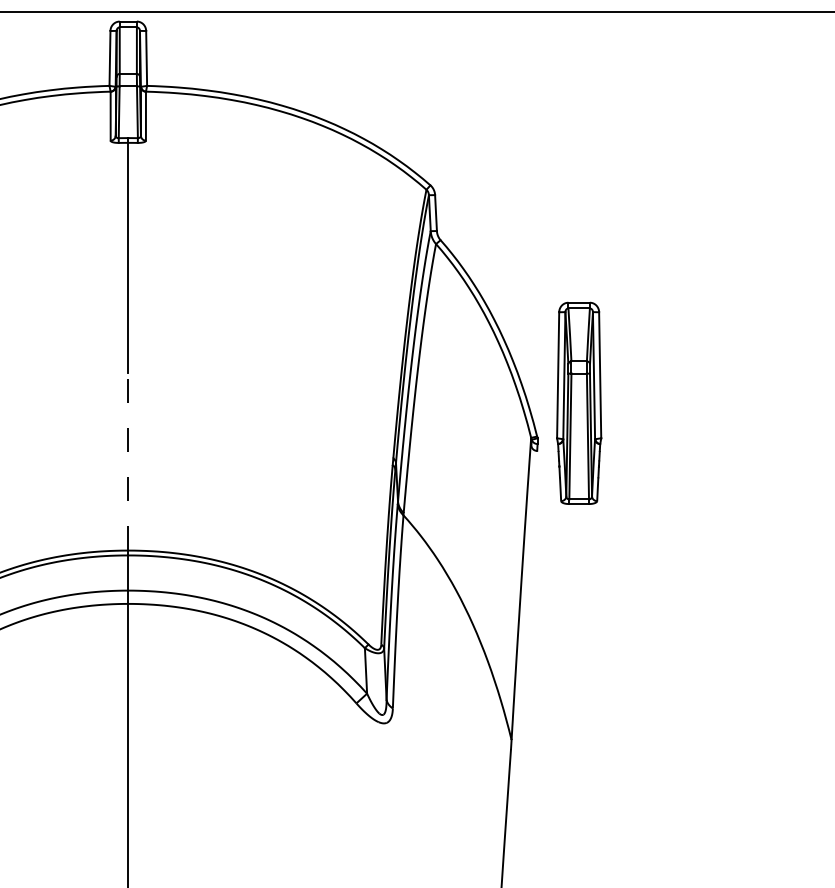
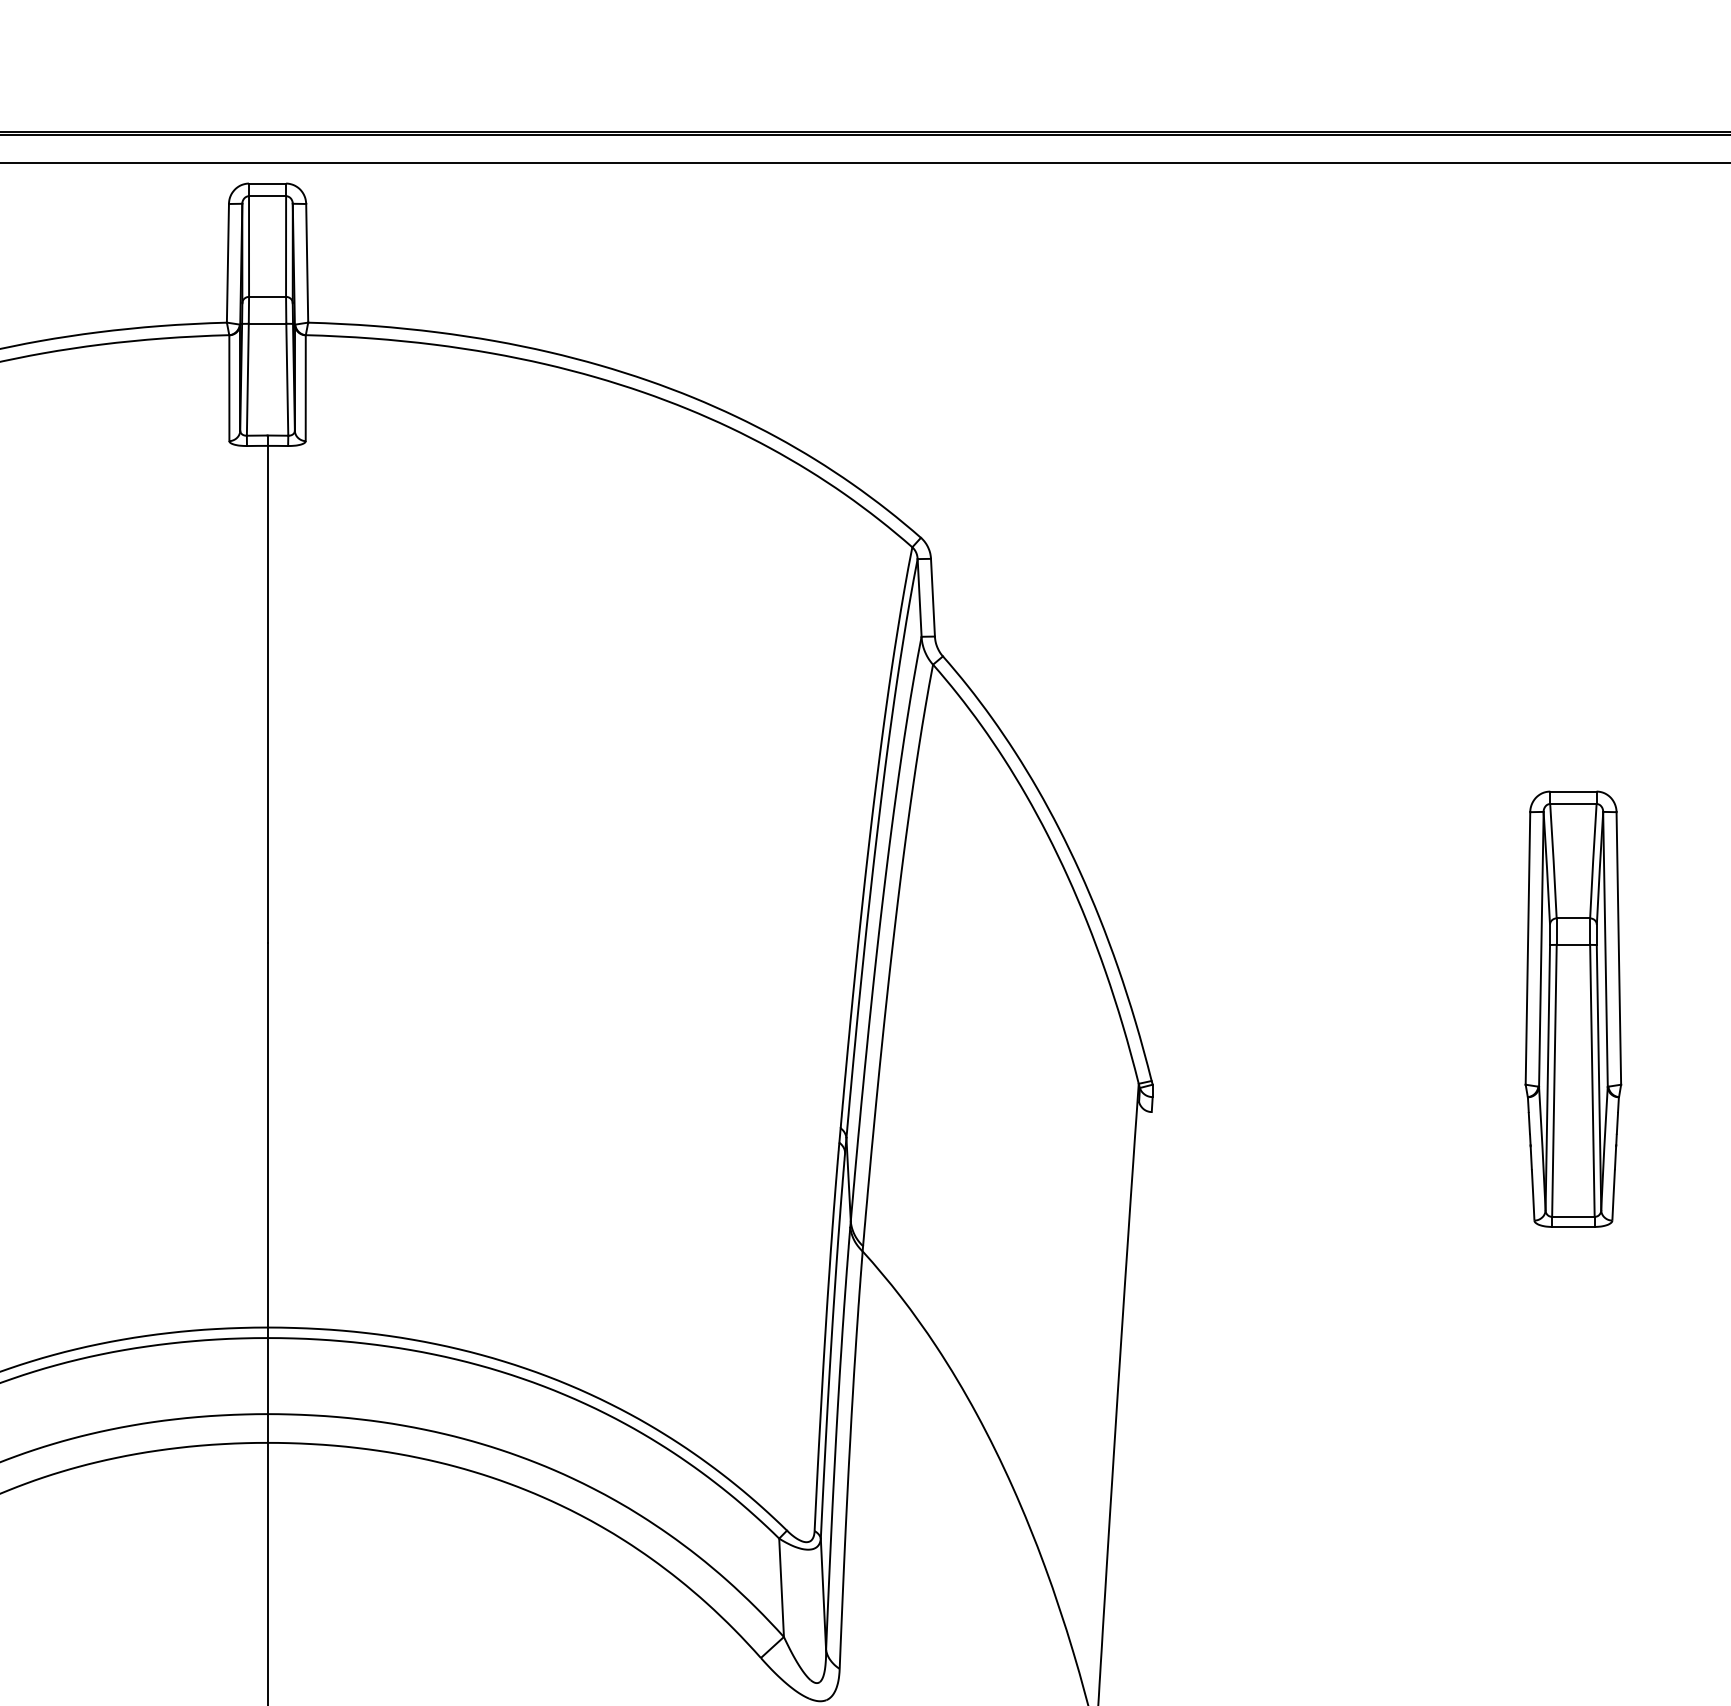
part: (579, 402) -> (1574, 1007), moved
line: (128, 461) -> (267, 1134), dashed -> solid

